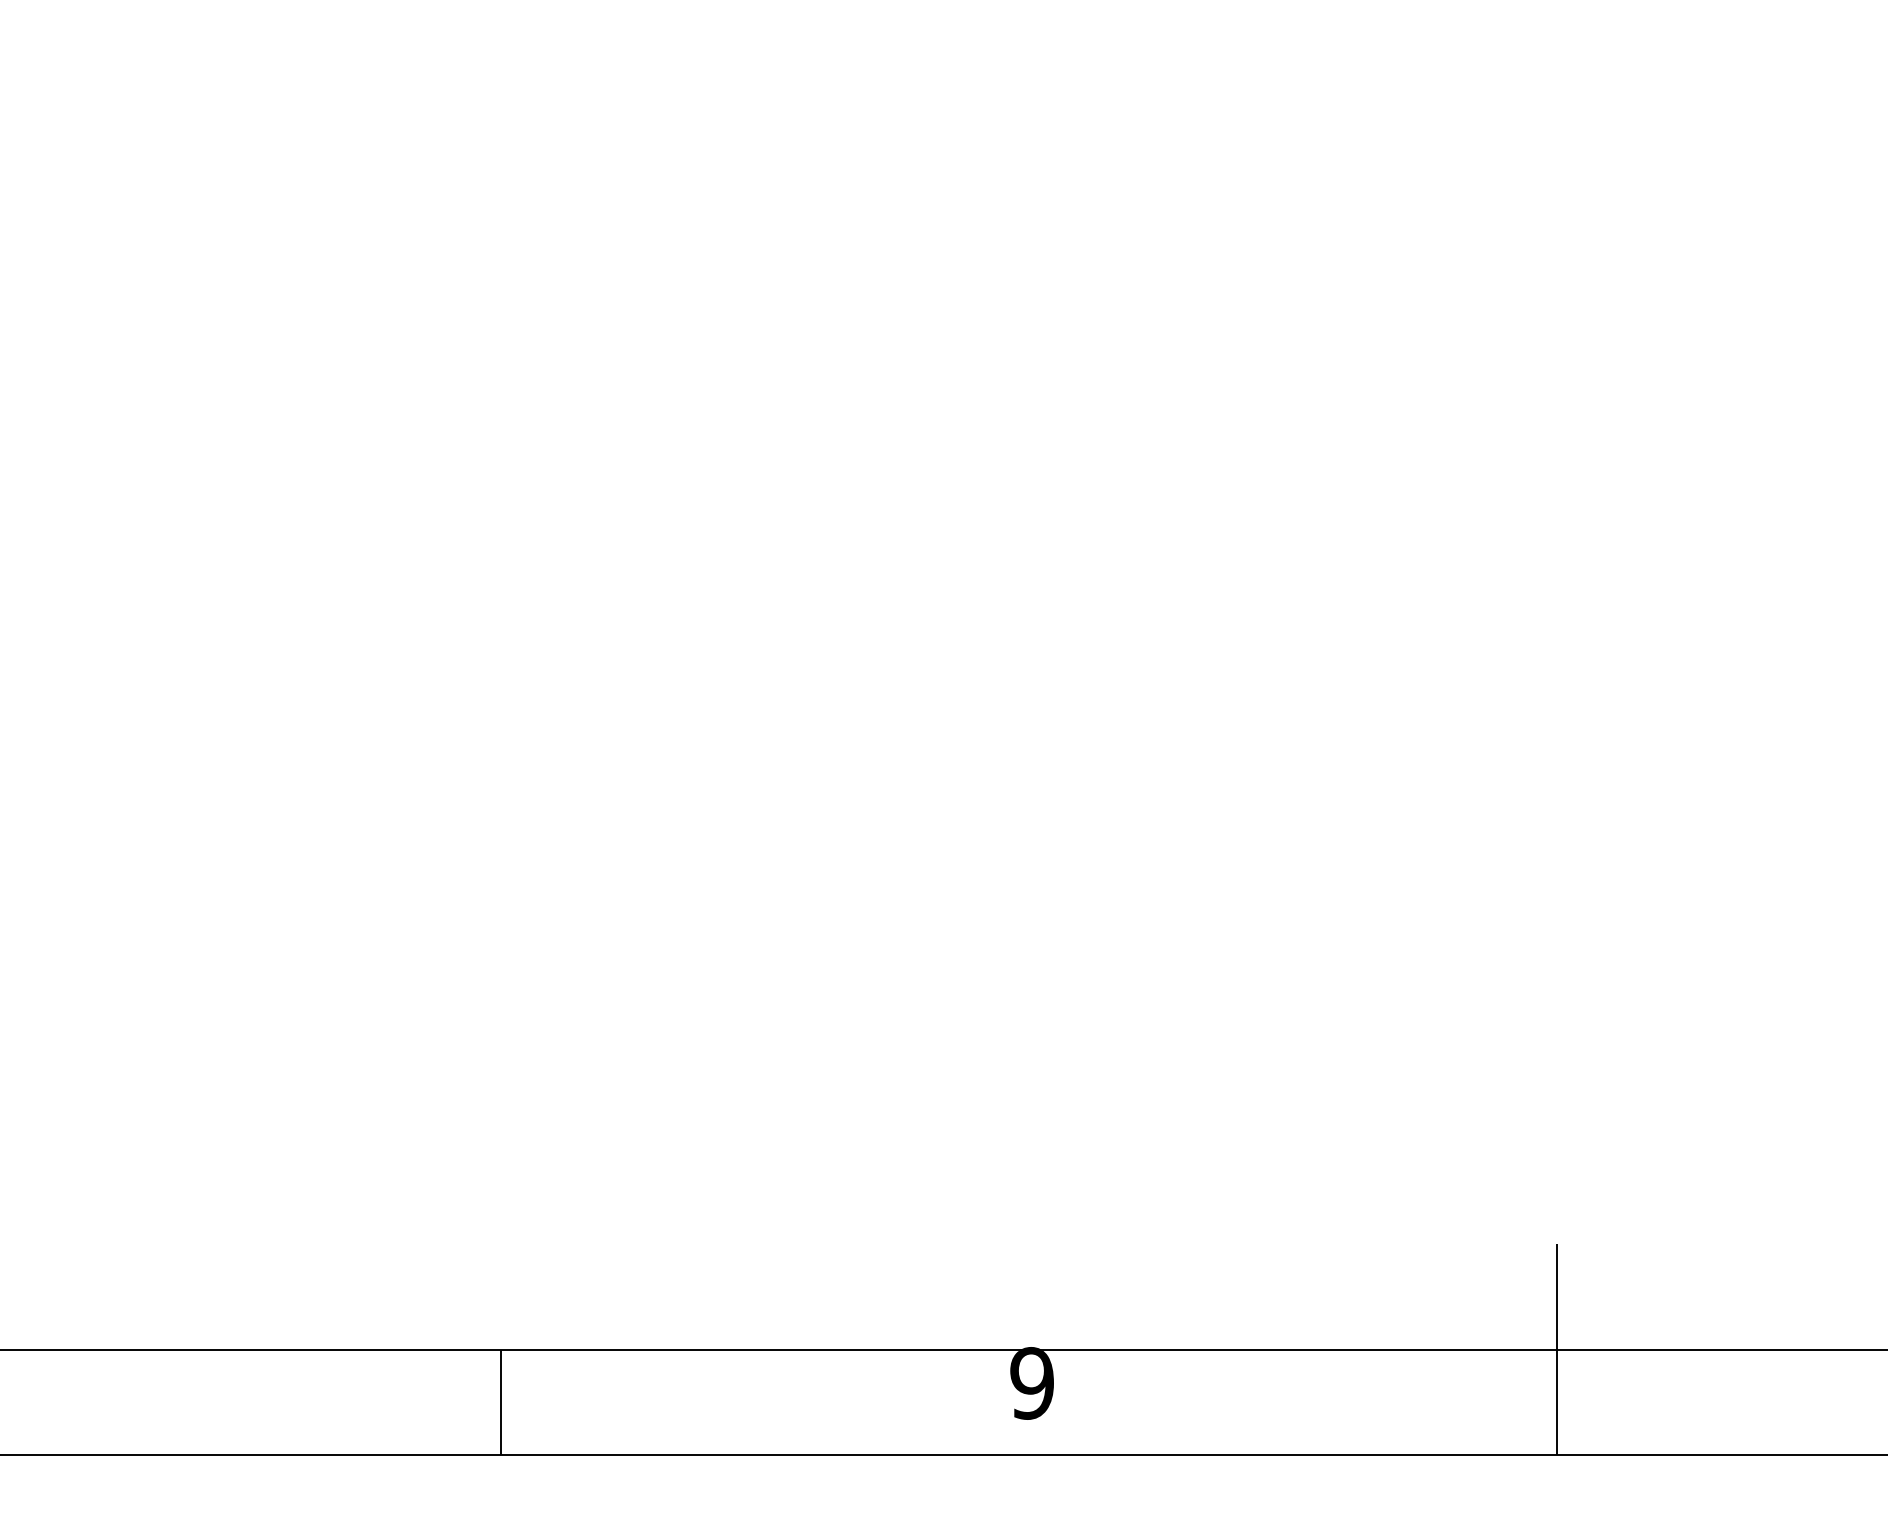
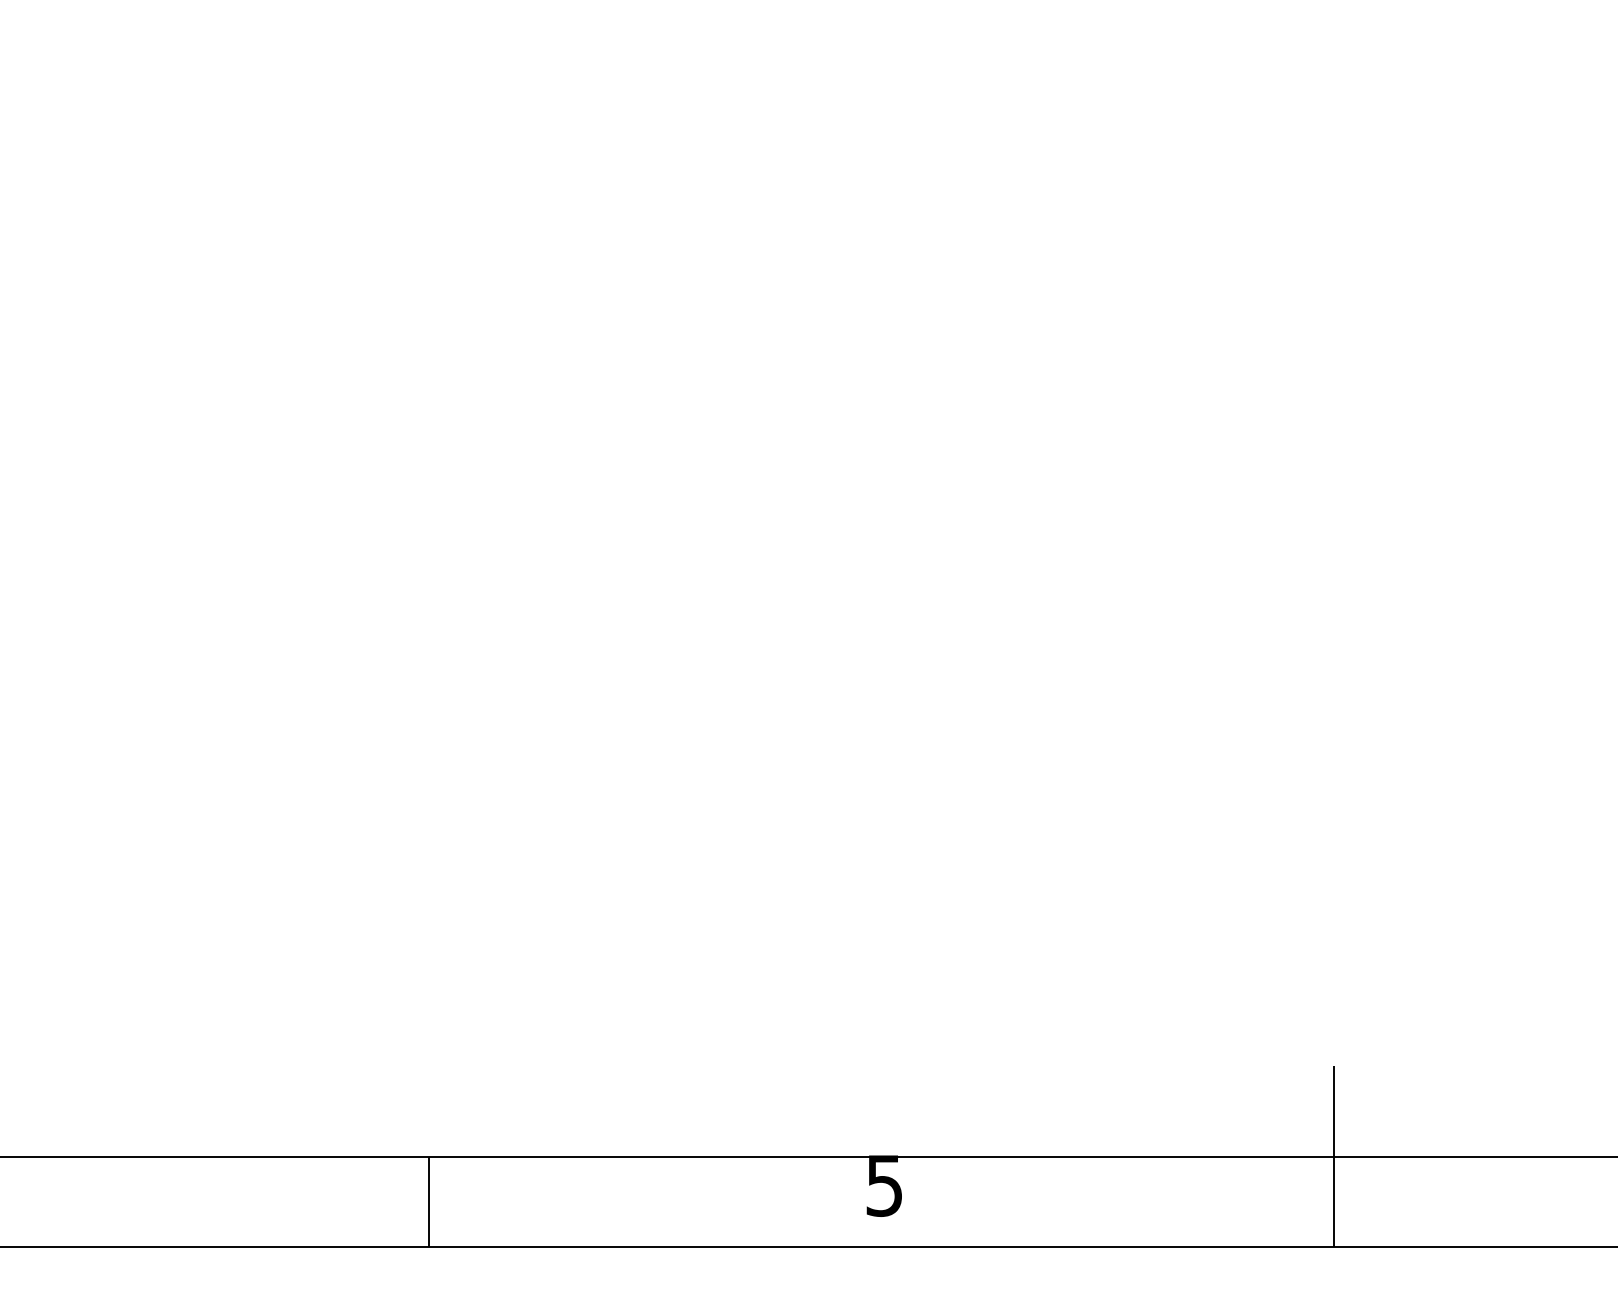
text: (1031, 1383) -> (883, 1185), 9 -> 5

